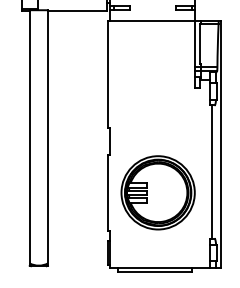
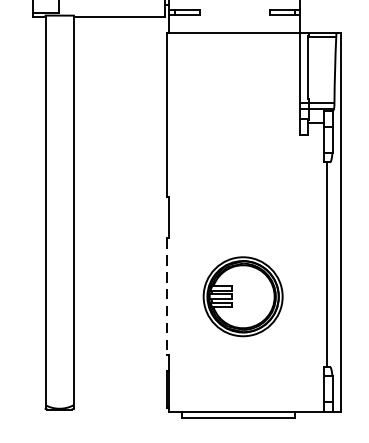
part: (157, 192) -> (242, 296), size x0.7
line: (108, 193) -> (166, 297), solid -> dashed

